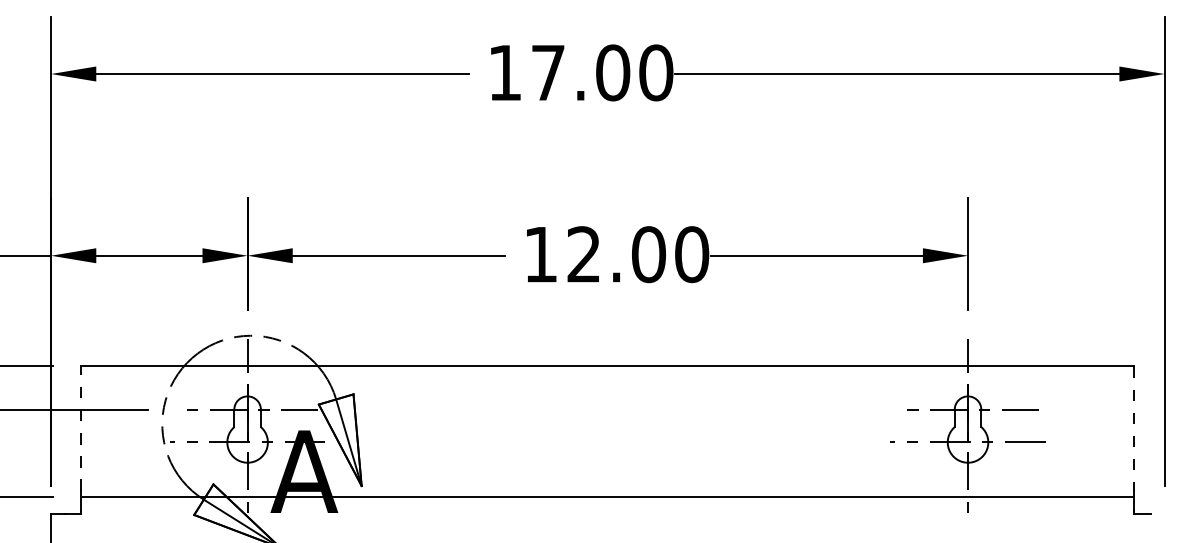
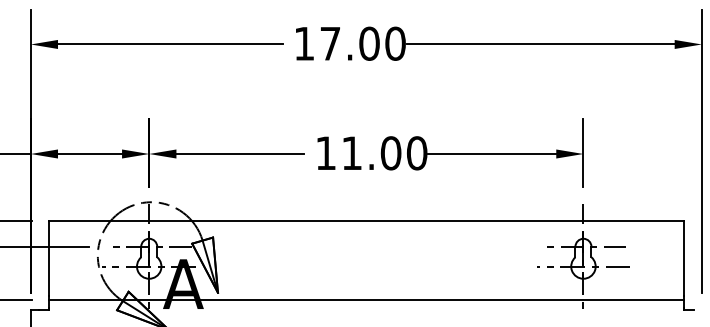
text: (583, 253) -> (351, 152), 12.00 -> 11.00
line: (80, 427) -> (48, 257), dashed -> solid
line: (1134, 429) -> (683, 258), dashed -> solid

